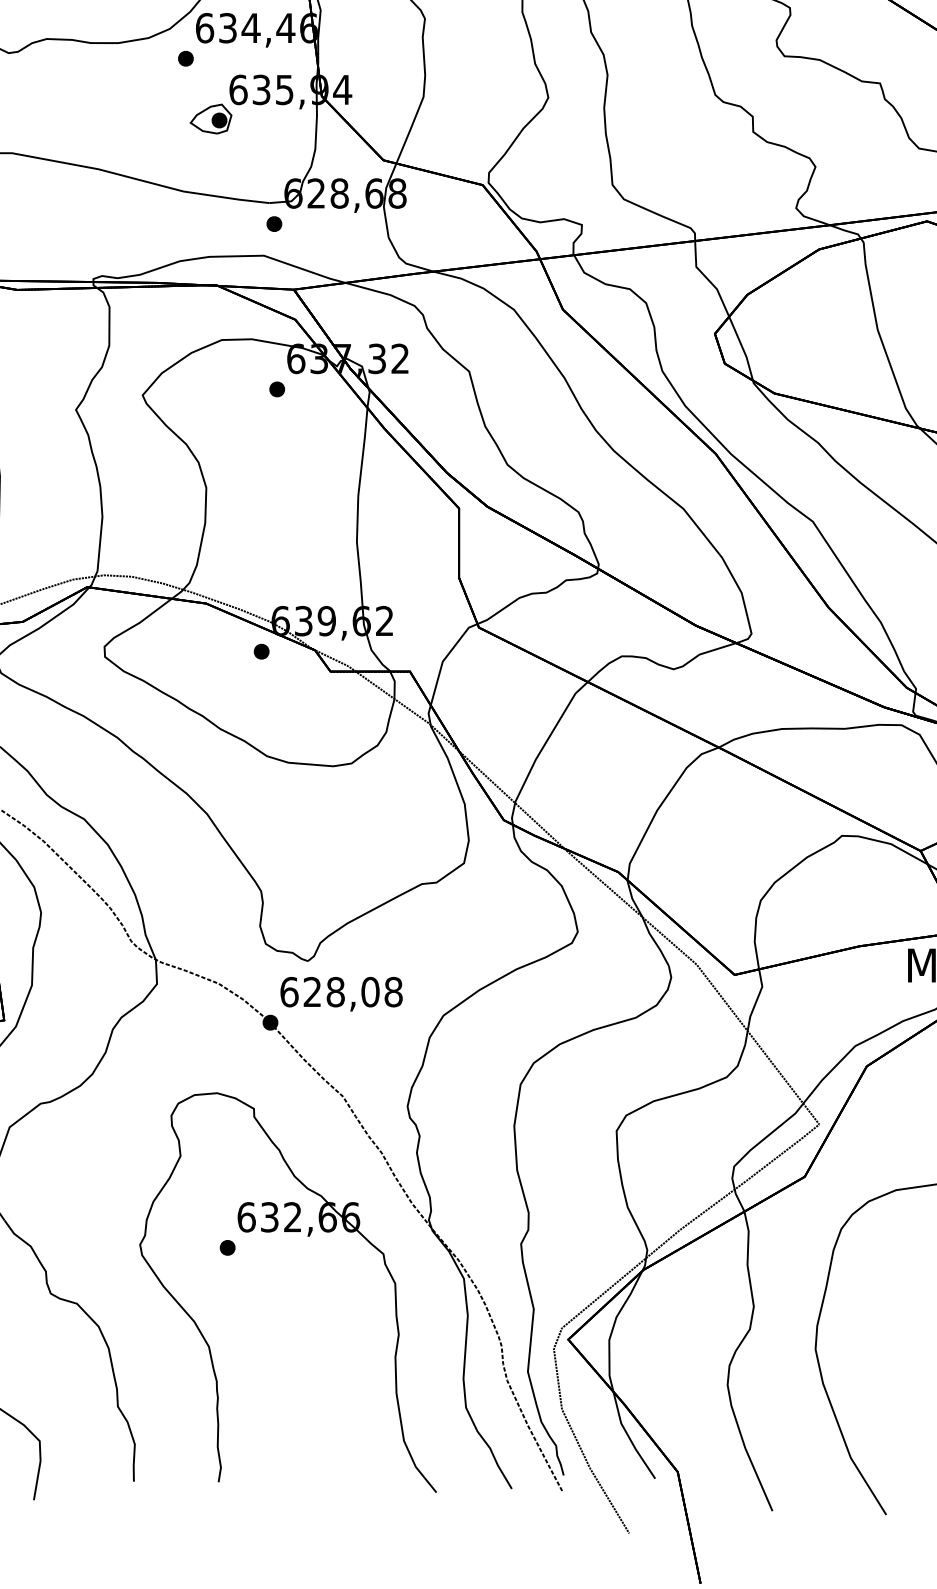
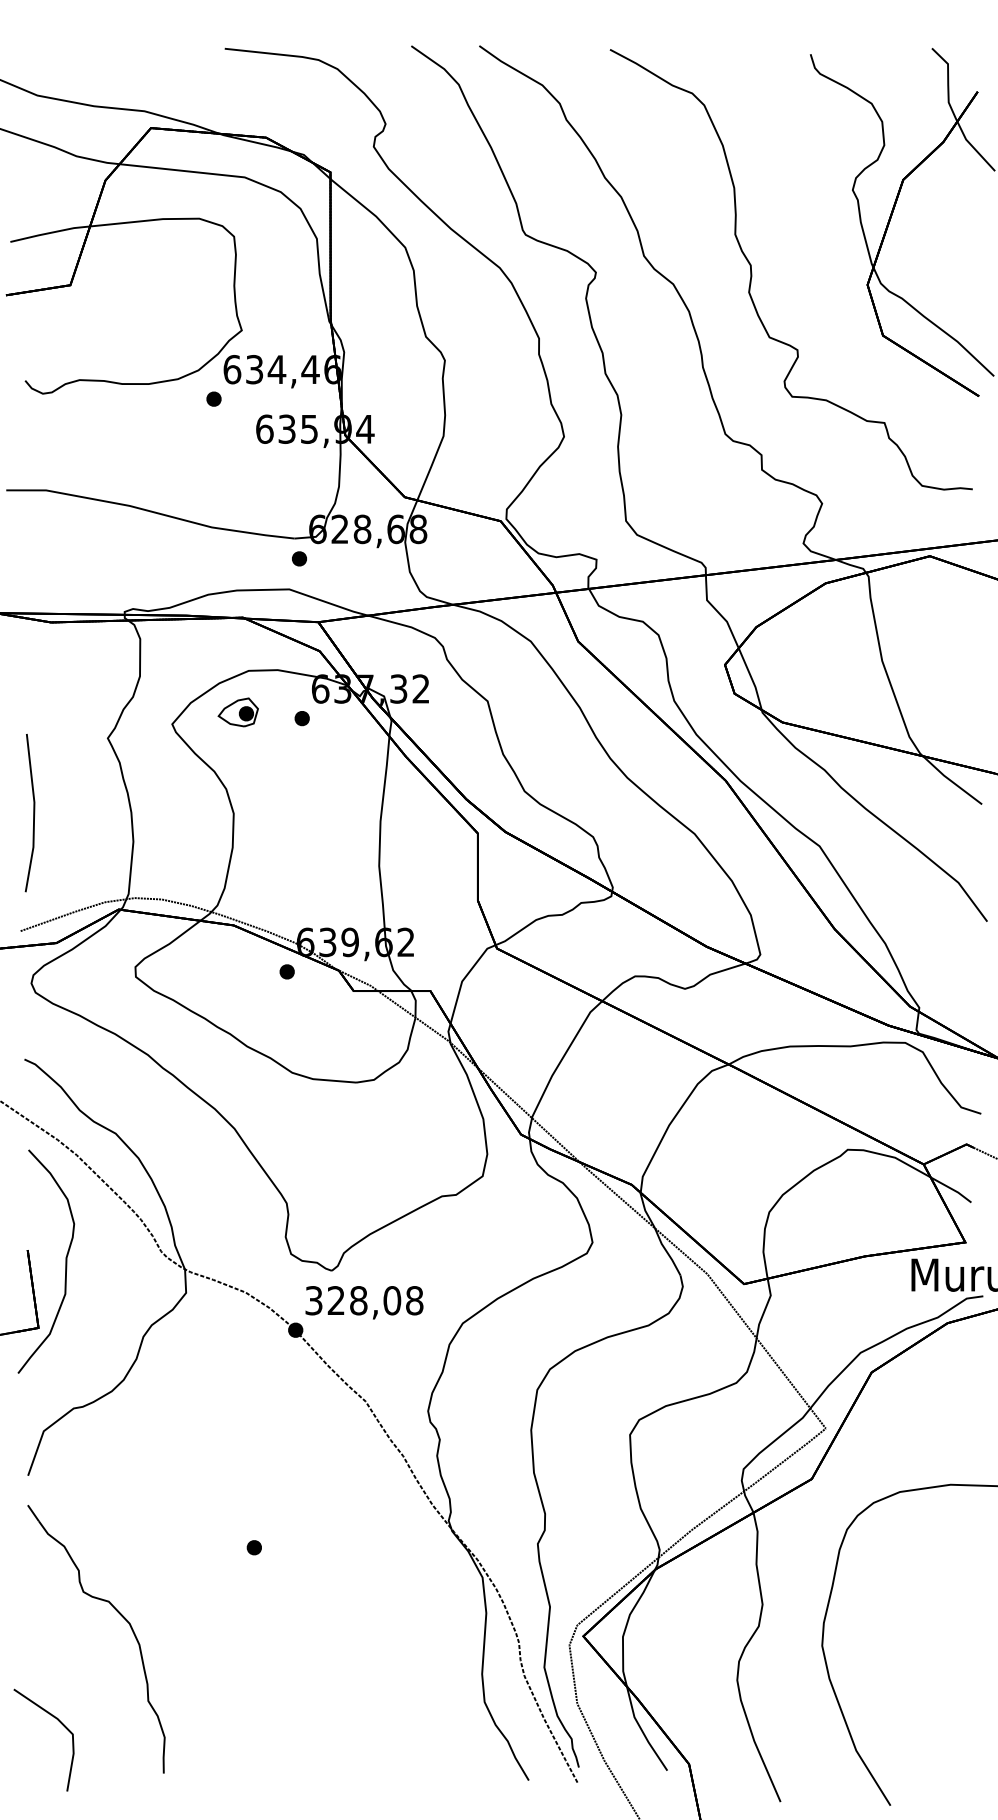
part: (210, 119) -> (237, 712), moved
text: (288, 991) -> (313, 1300), 628,08 -> 328,08
part: (307, 1236) -> (331, 1536), removed

